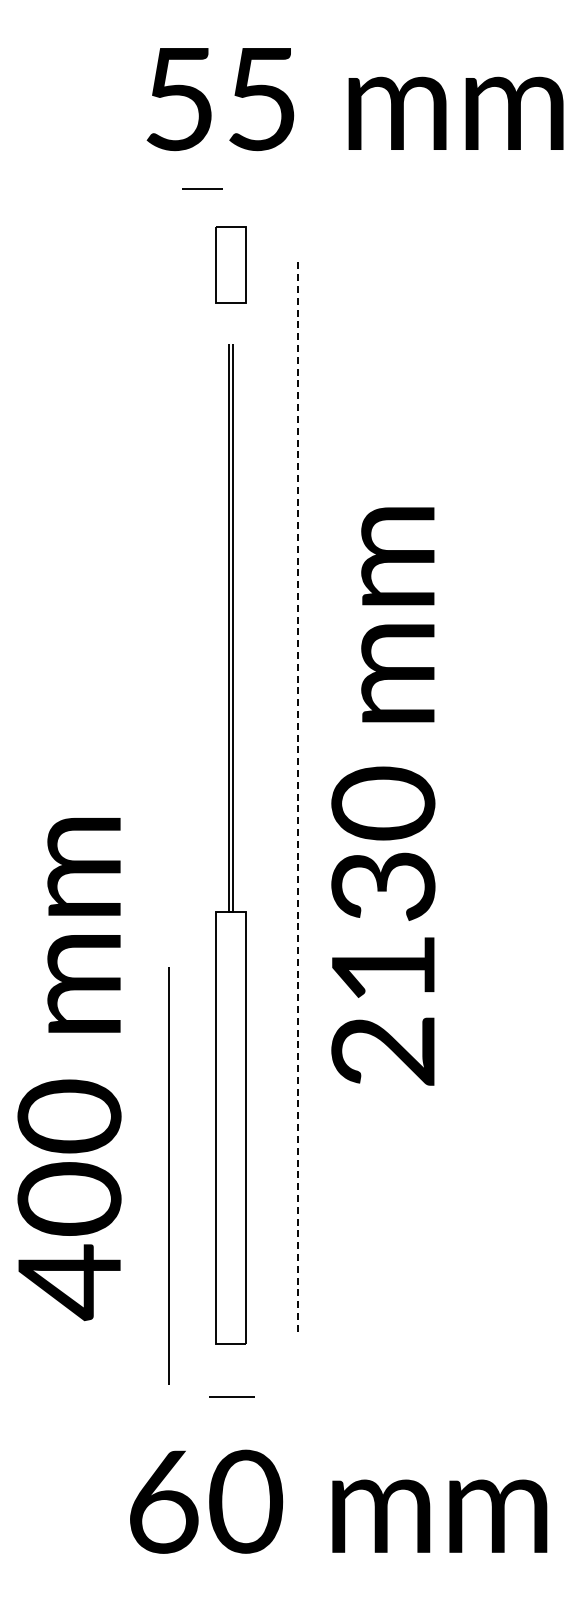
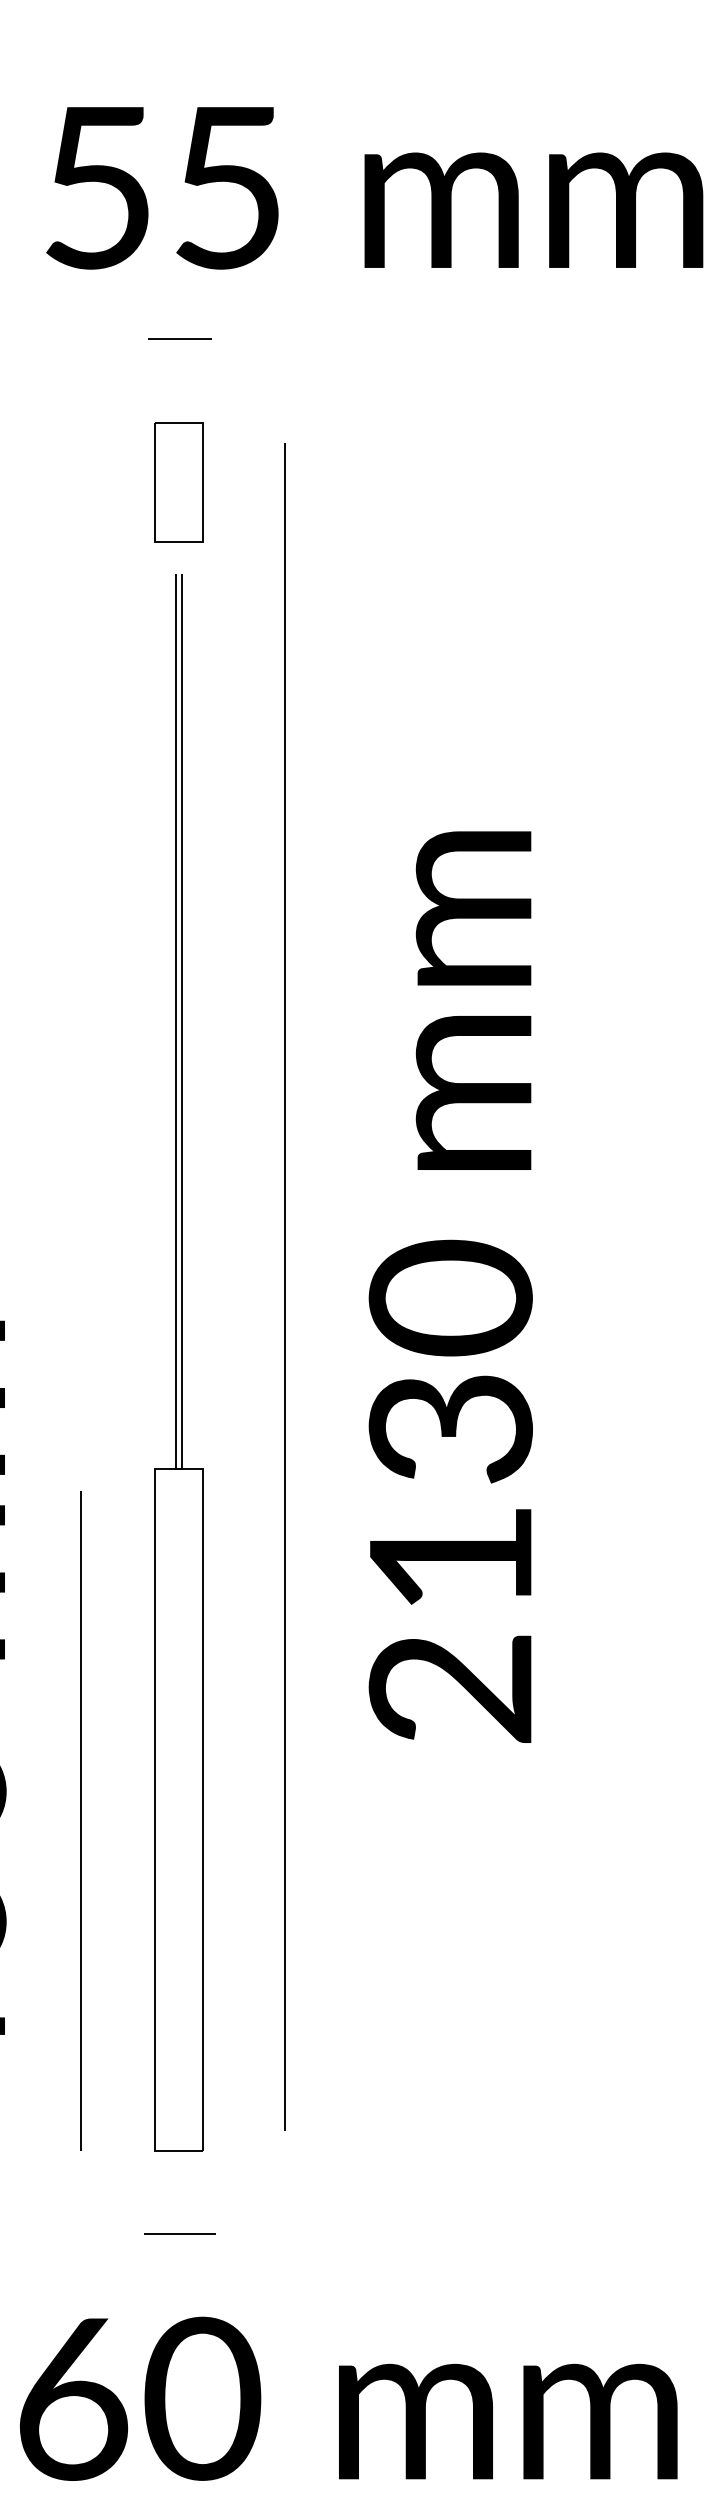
line: (202, 188) -> (179, 338), moved
part: (230, 264) -> (178, 481), moved
line: (298, 795) -> (285, 1285), dashed -> solid
text: (383, 796) -> (451, 1287), moved
line: (168, 1175) -> (80, 1819), moved

